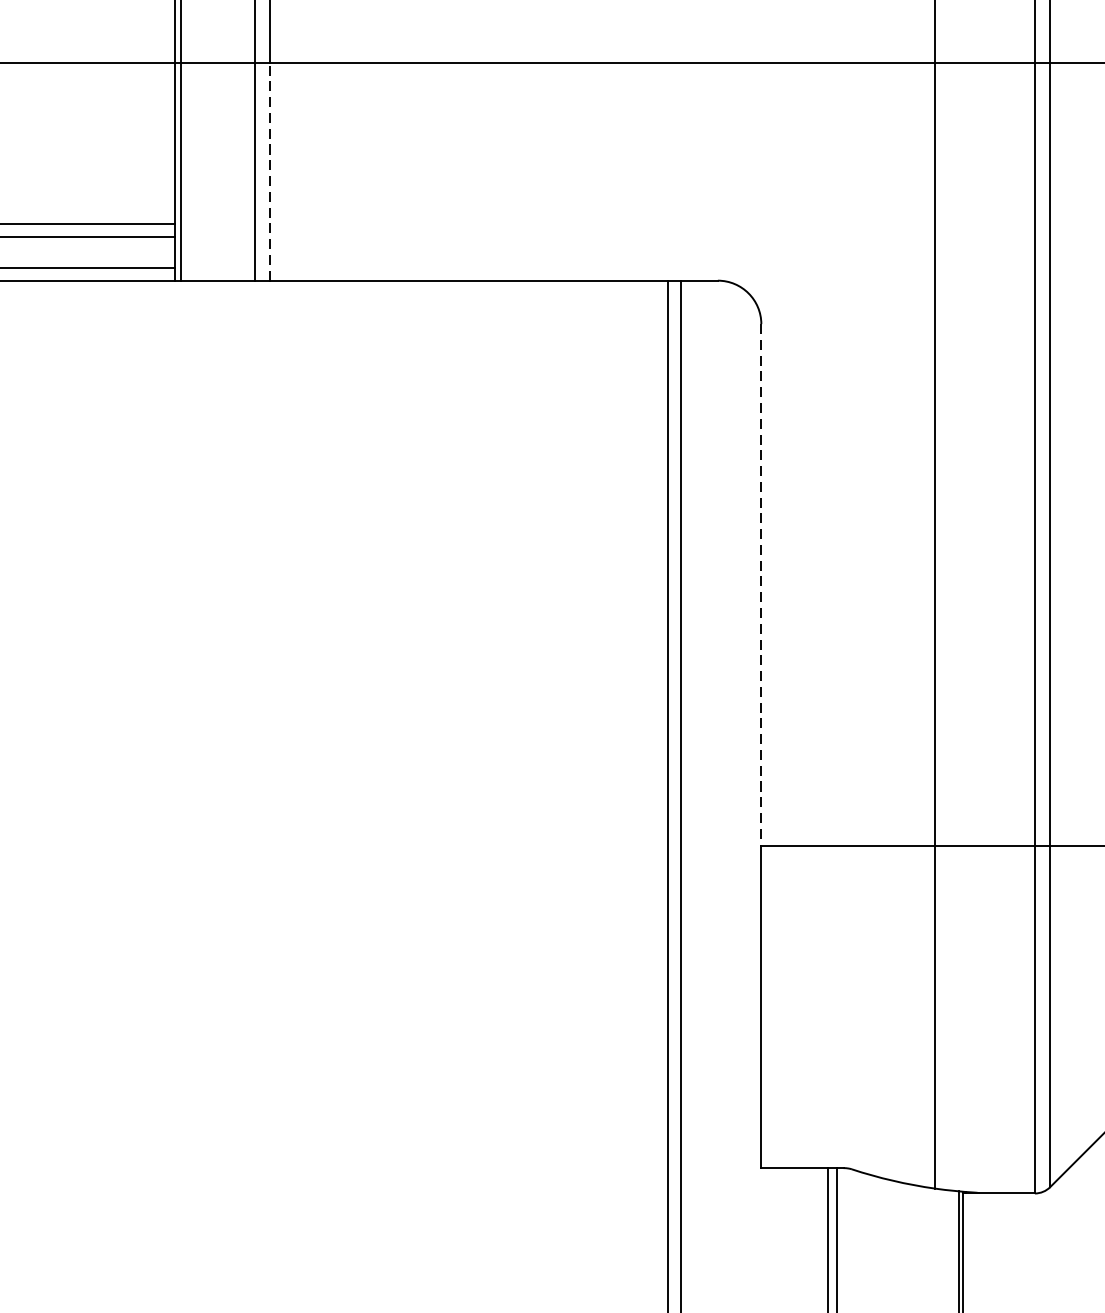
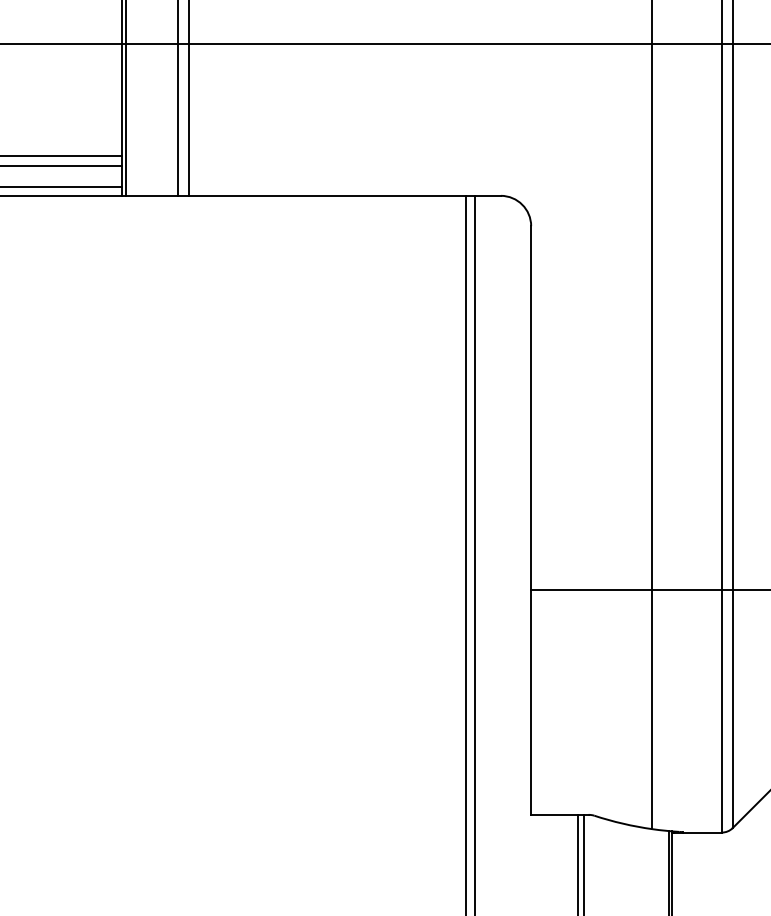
line: (270, 172) -> (188, 120), dashed -> solid
line: (761, 585) -> (531, 408), dashed -> solid

